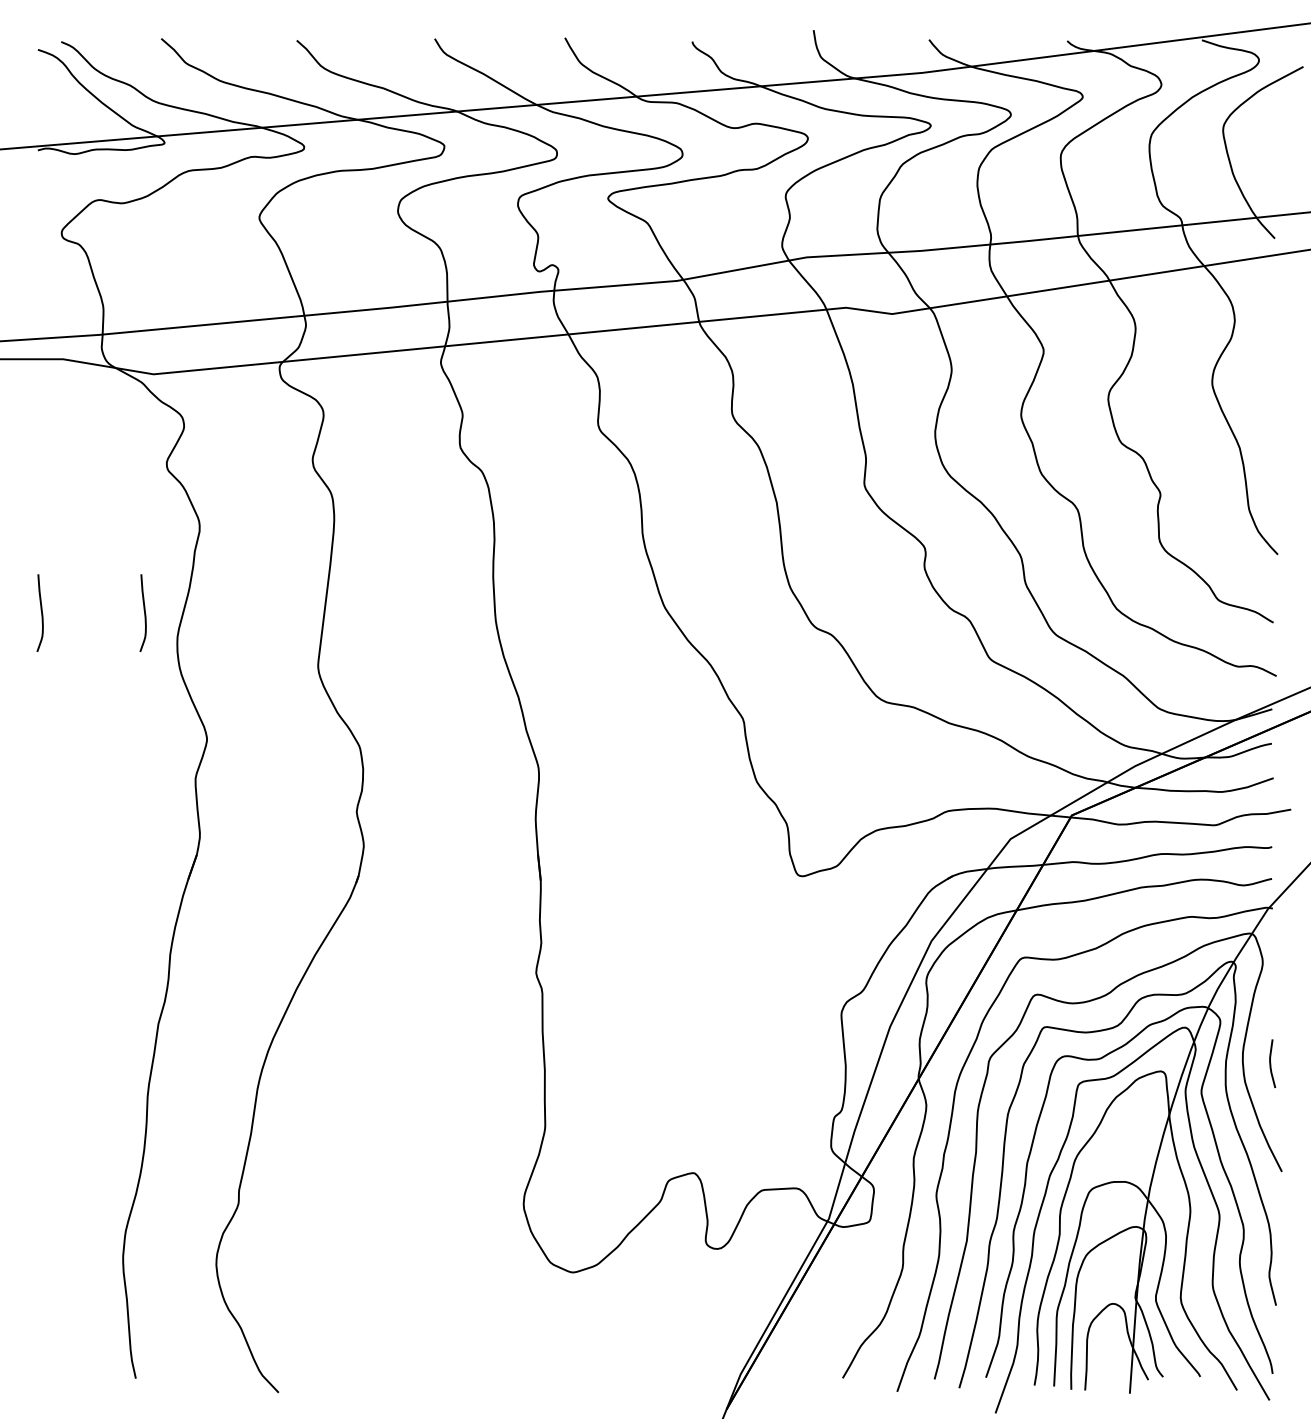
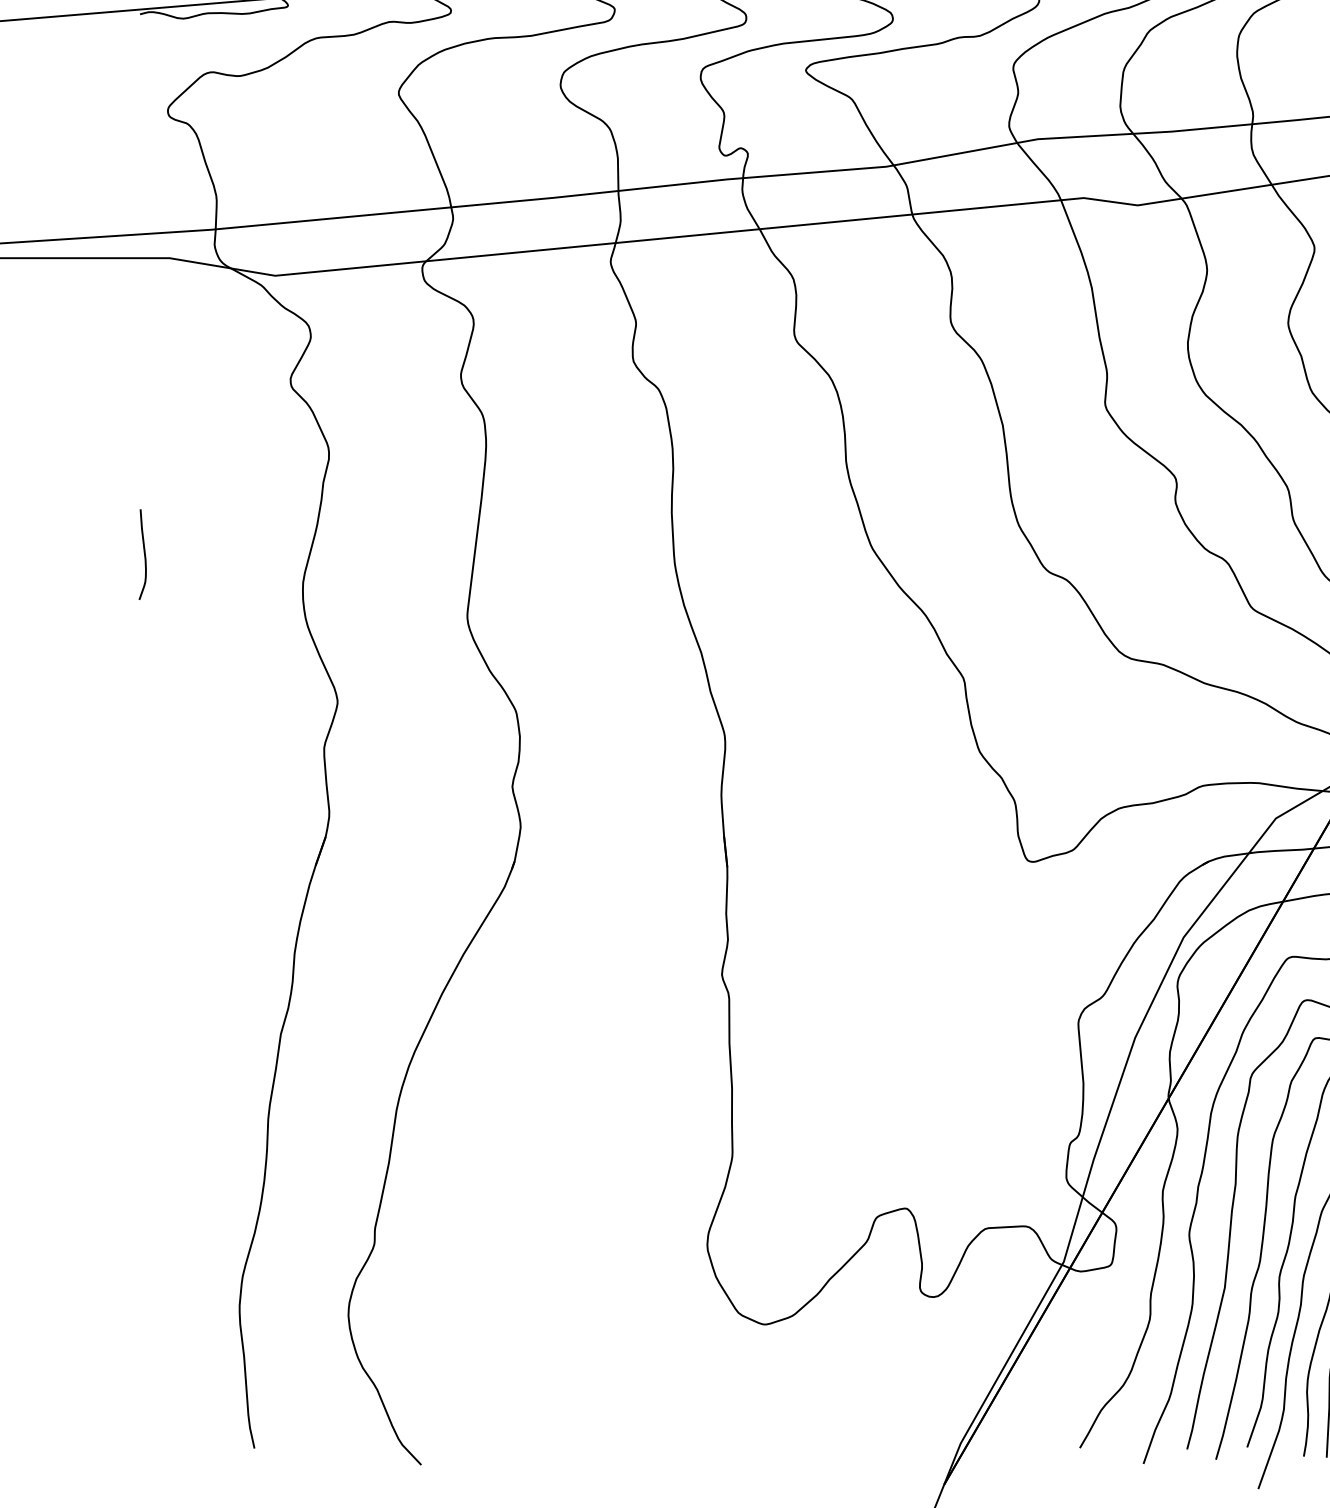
curve: (144, 612) -> (264, 553), removed

